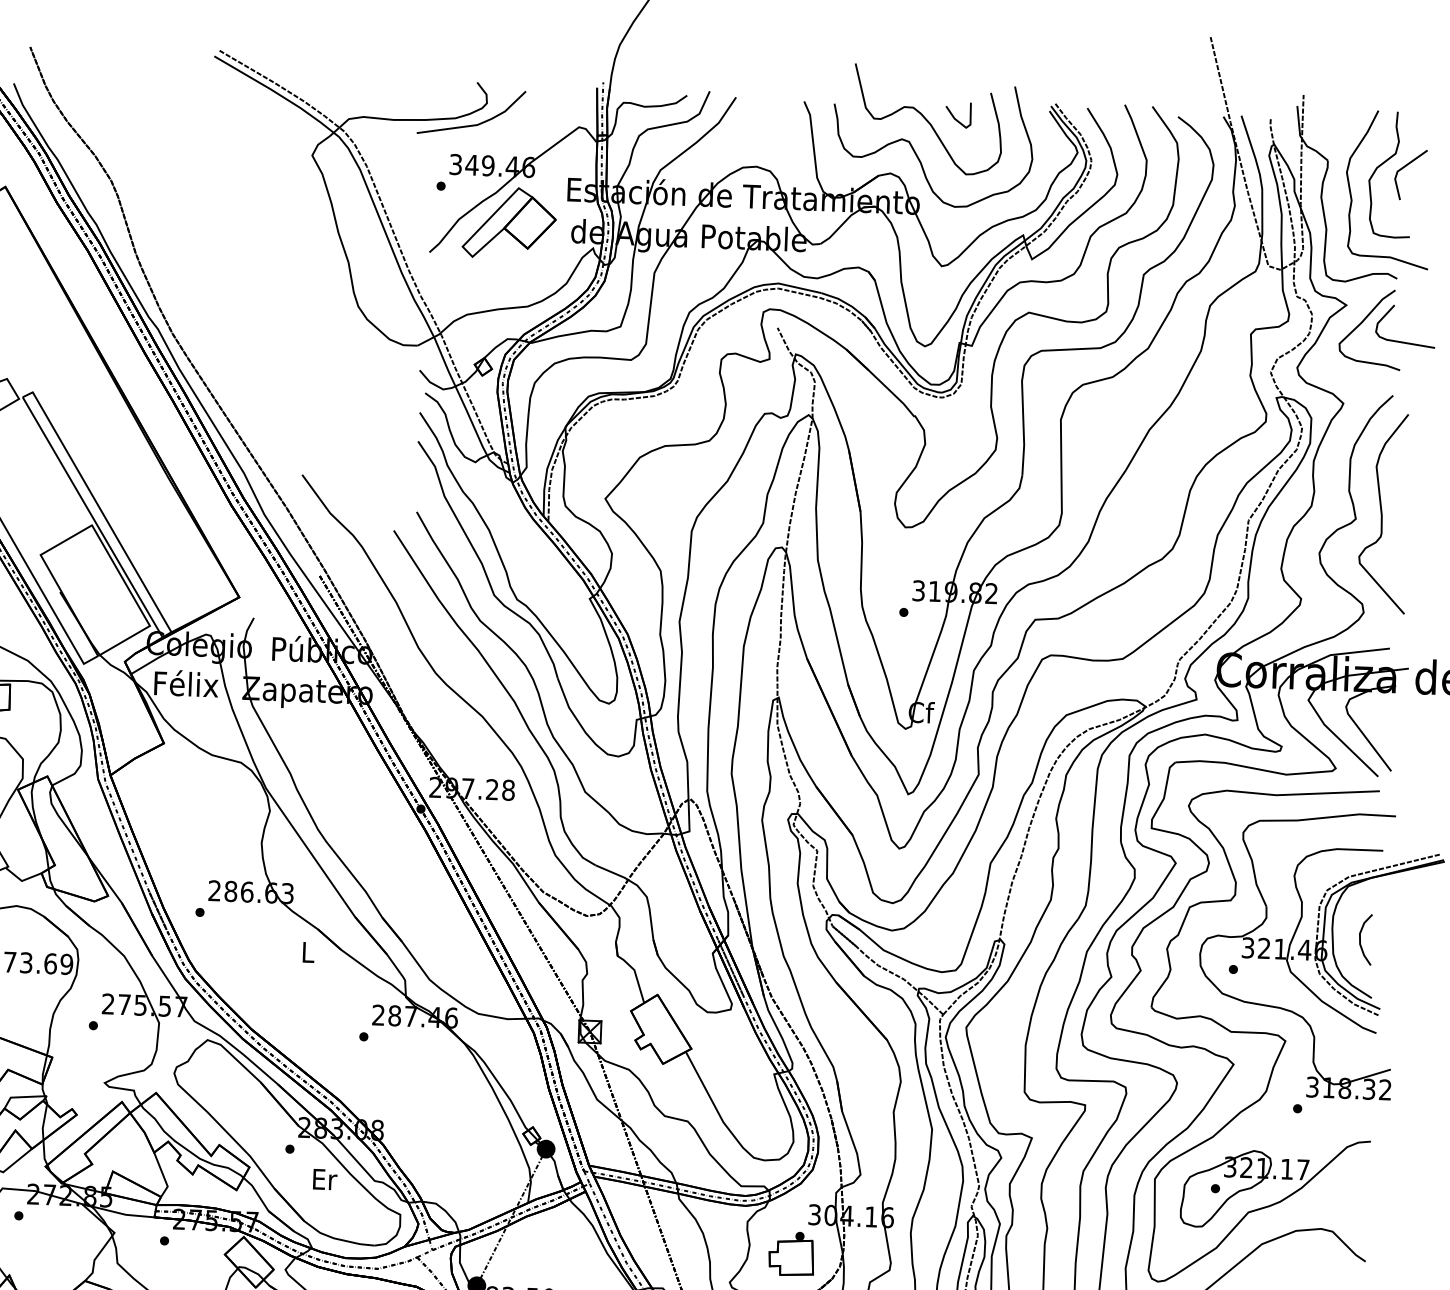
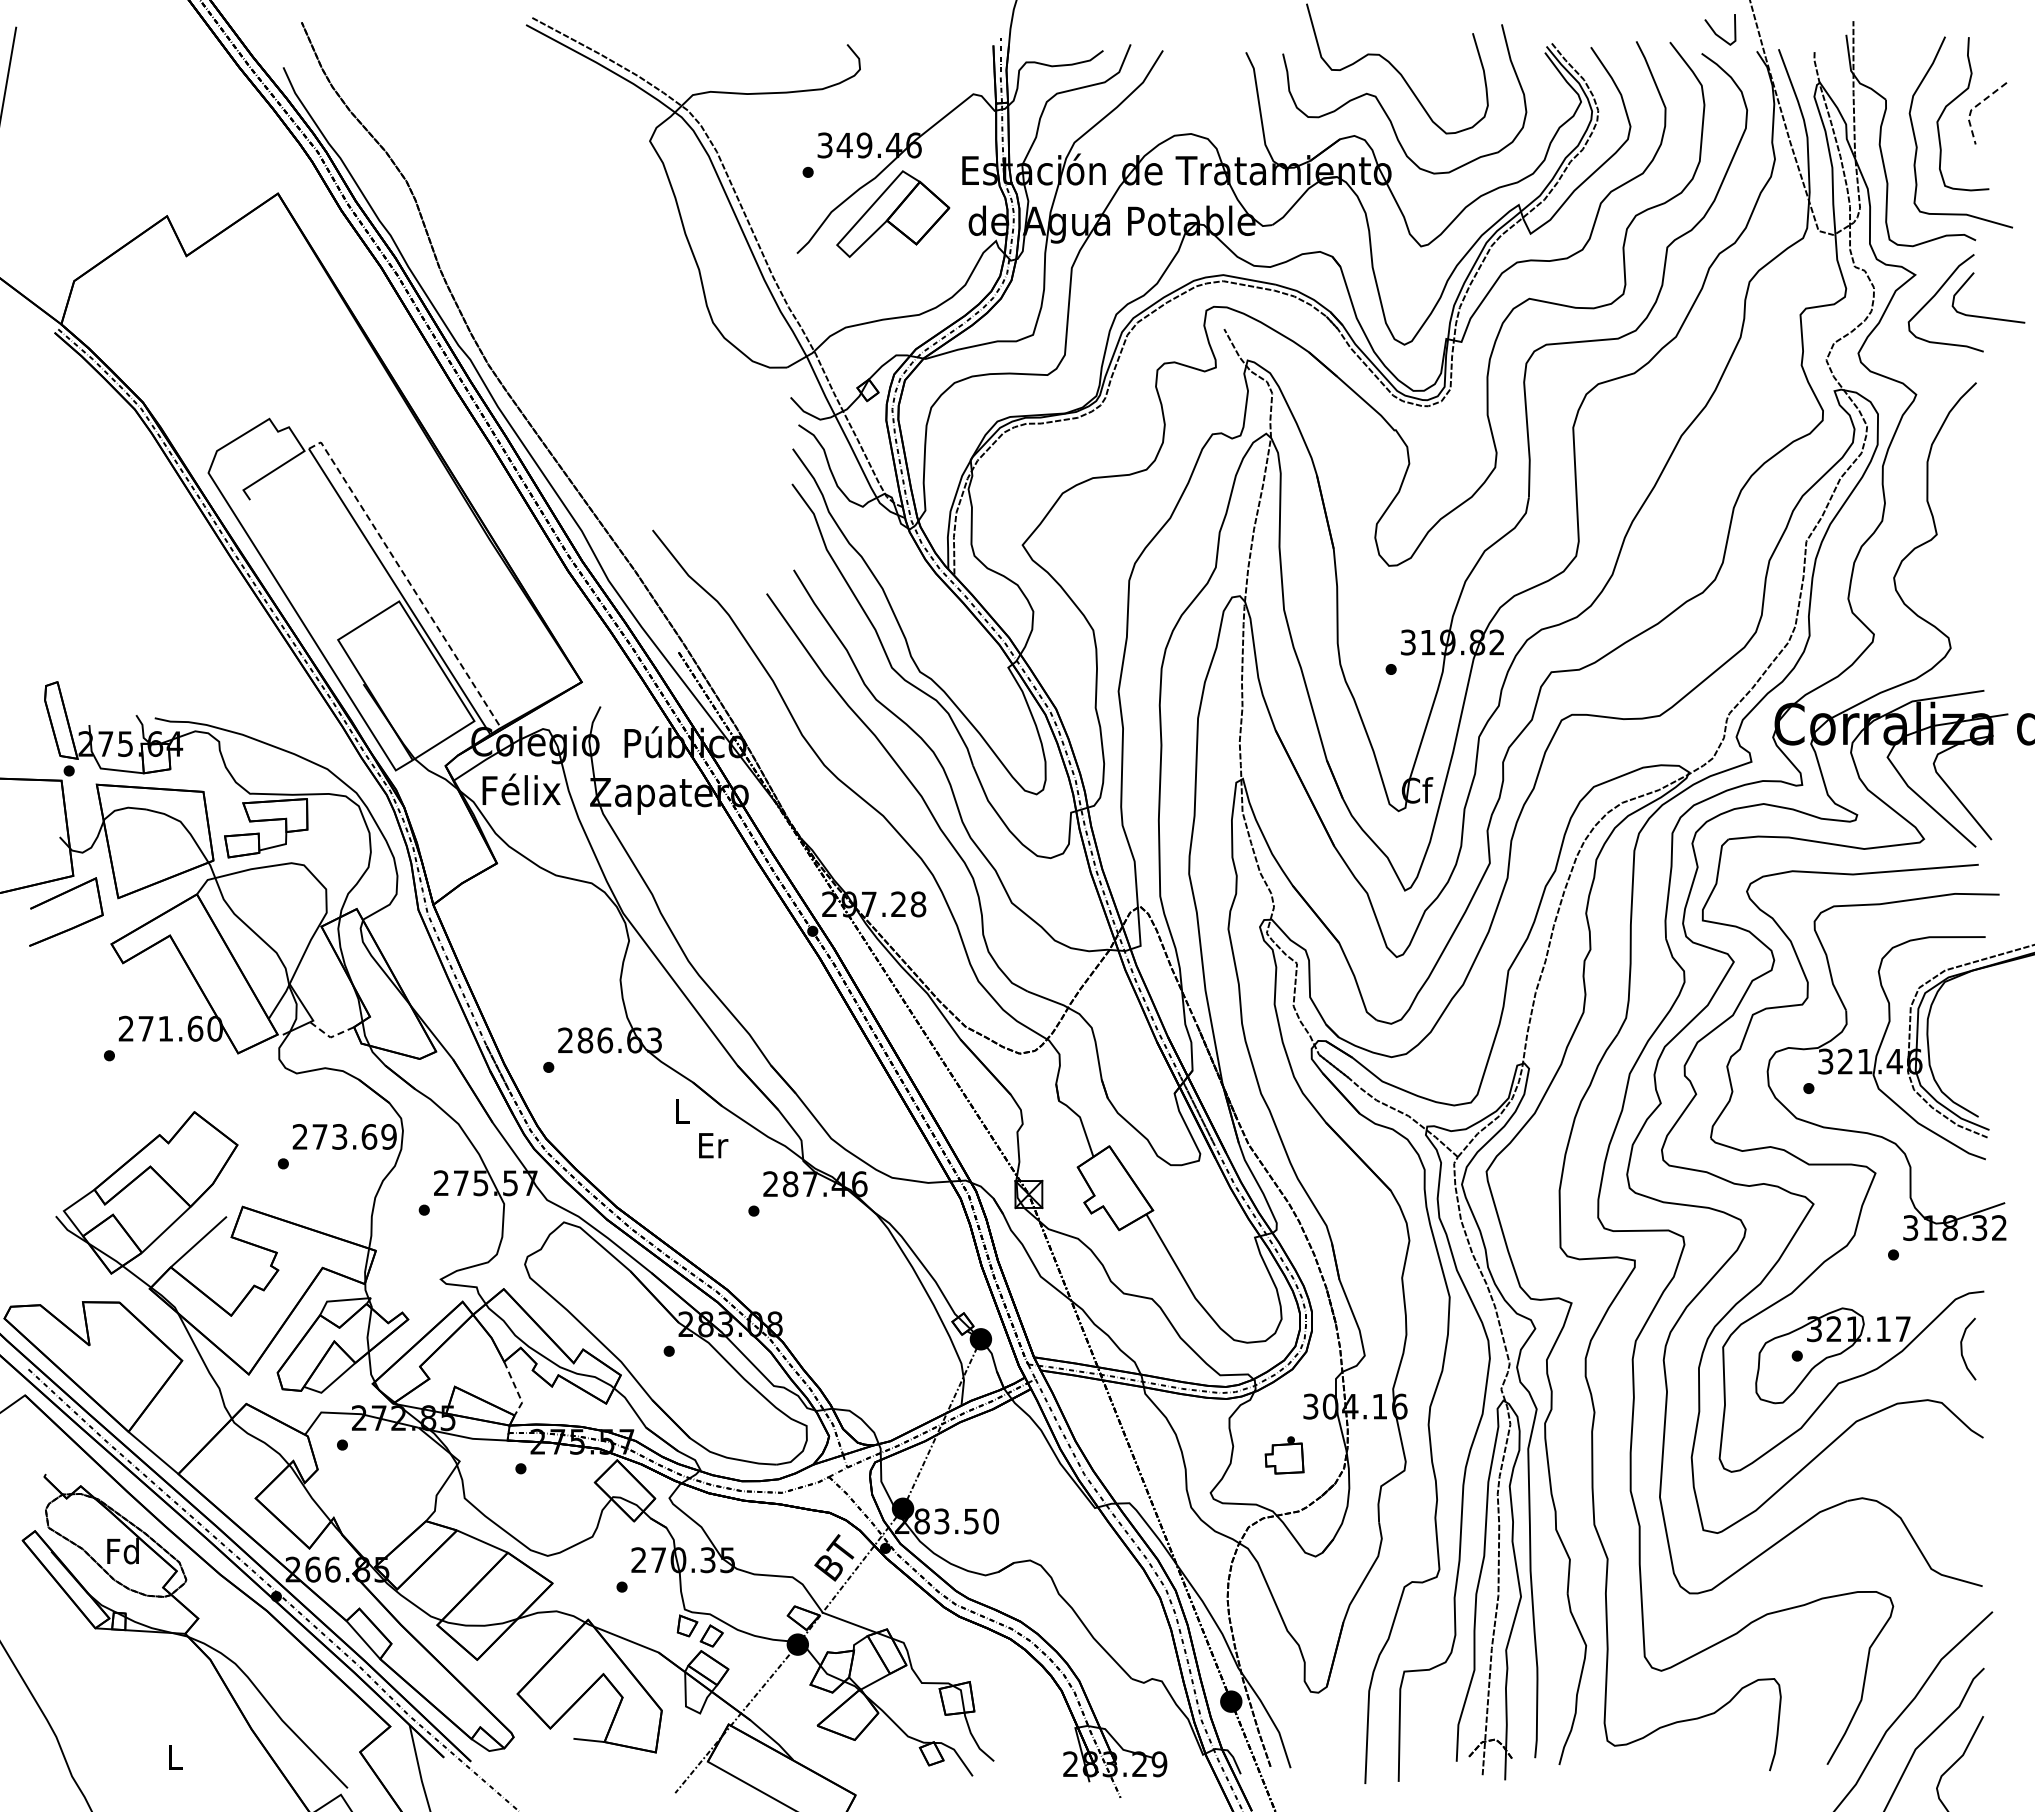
line: (955, 118) -> (1716, 33), moved
line: (475, 124) -> (846, 95), removed
line: (1399, 170) -> (1973, 108), solid -> dashed
line: (99, 507) -> (407, 579), solid -> dashed
curve: (1382, 513) -> (1968, 526), removed
line: (21, 881) -> (330, 1037), solid -> dashed
curve: (1360, 939) -> (1962, 1348), moved
line: (163, 1175) -> (516, 1389), solid -> dashed
text: (325, 1179) -> (713, 1145), moved
part: (791, 1254) -> (1284, 1455), size x0.7

